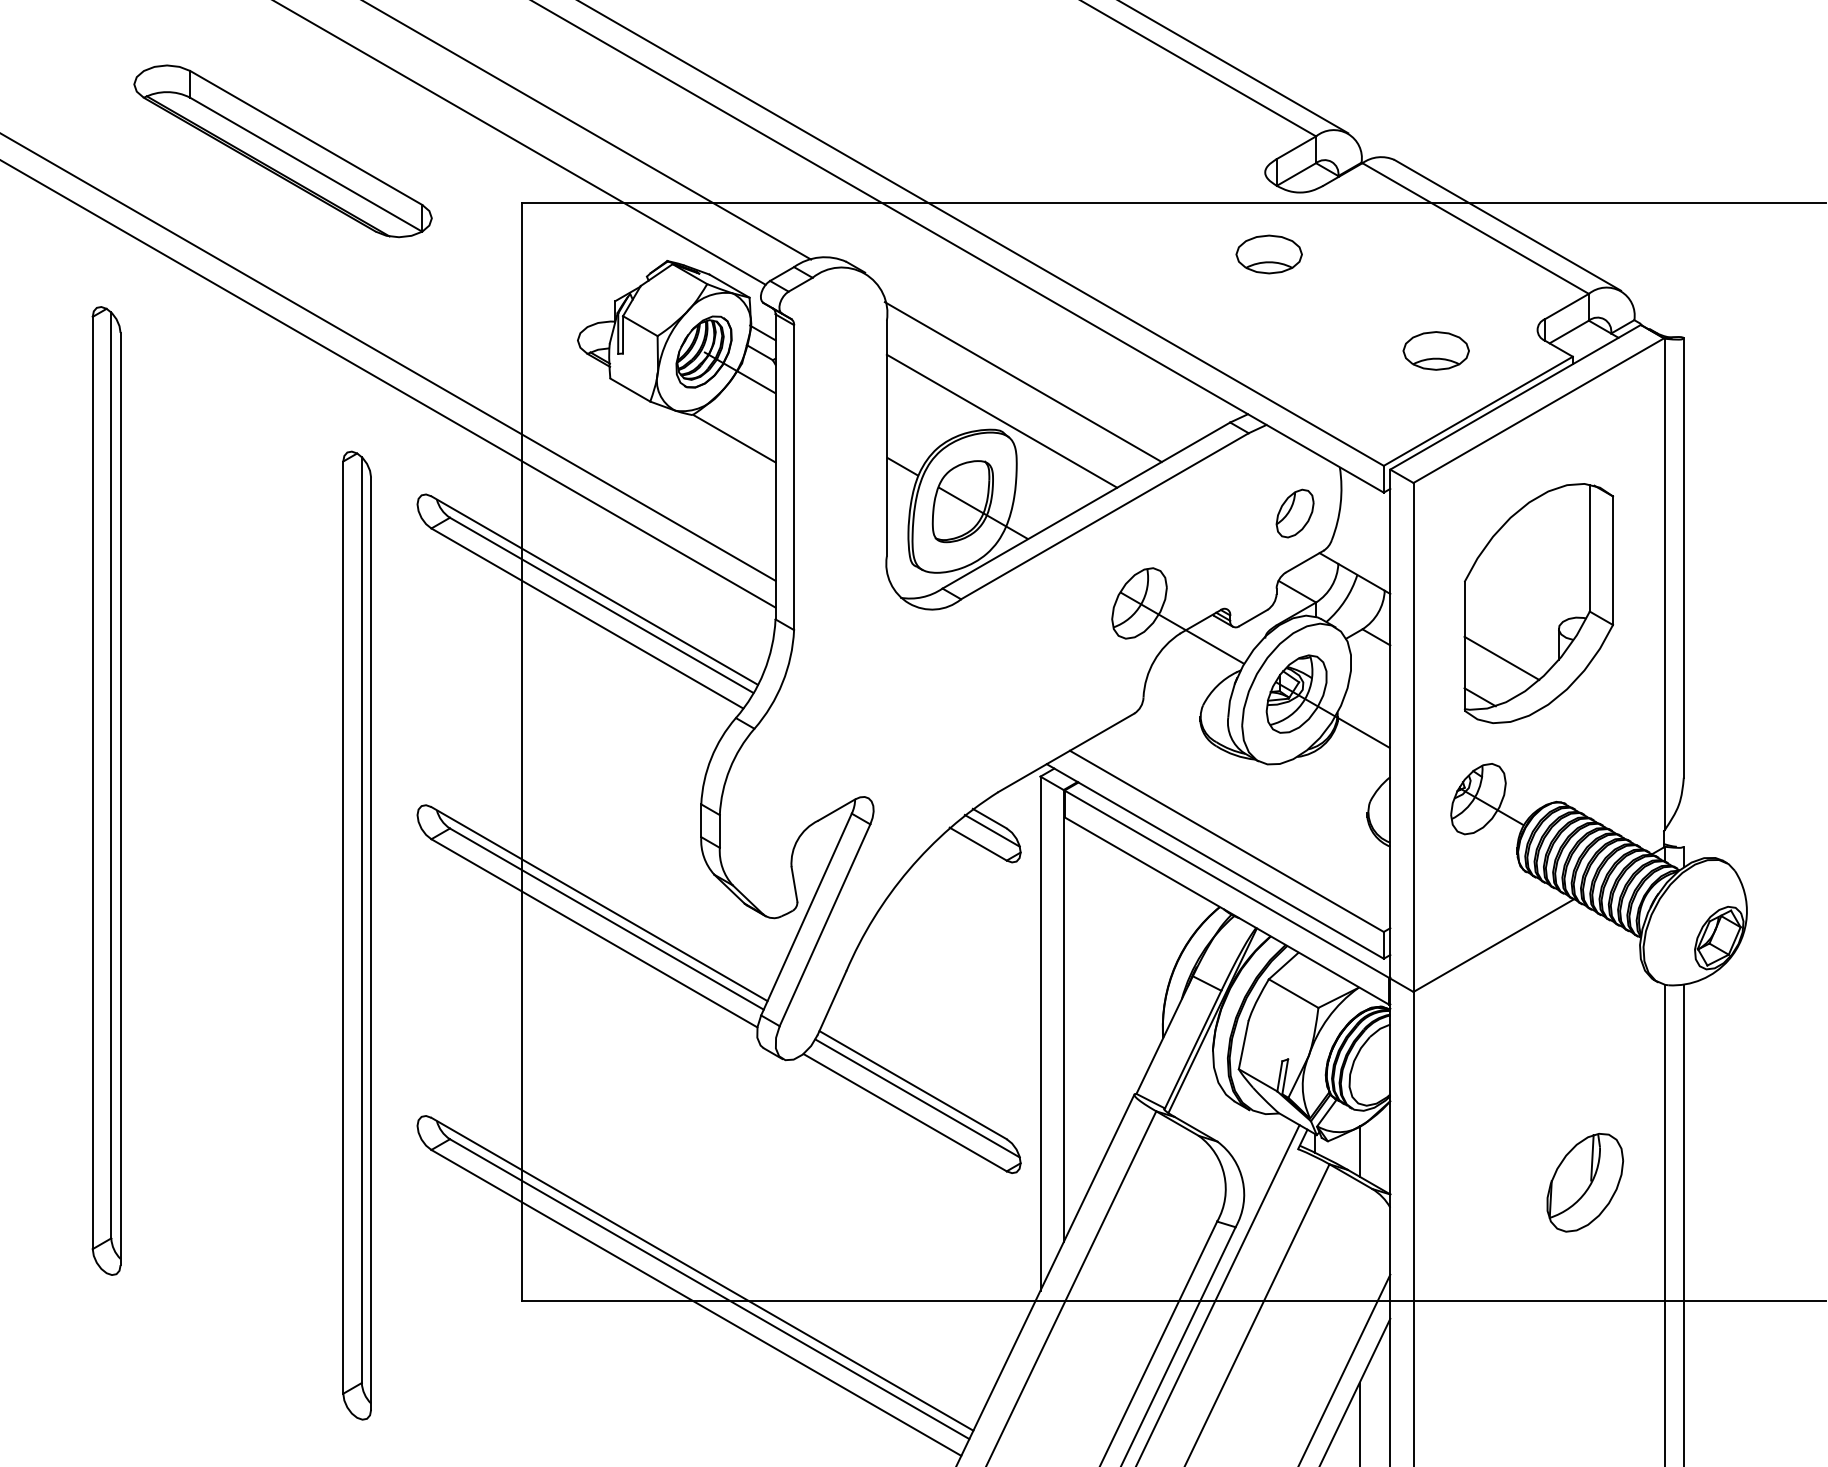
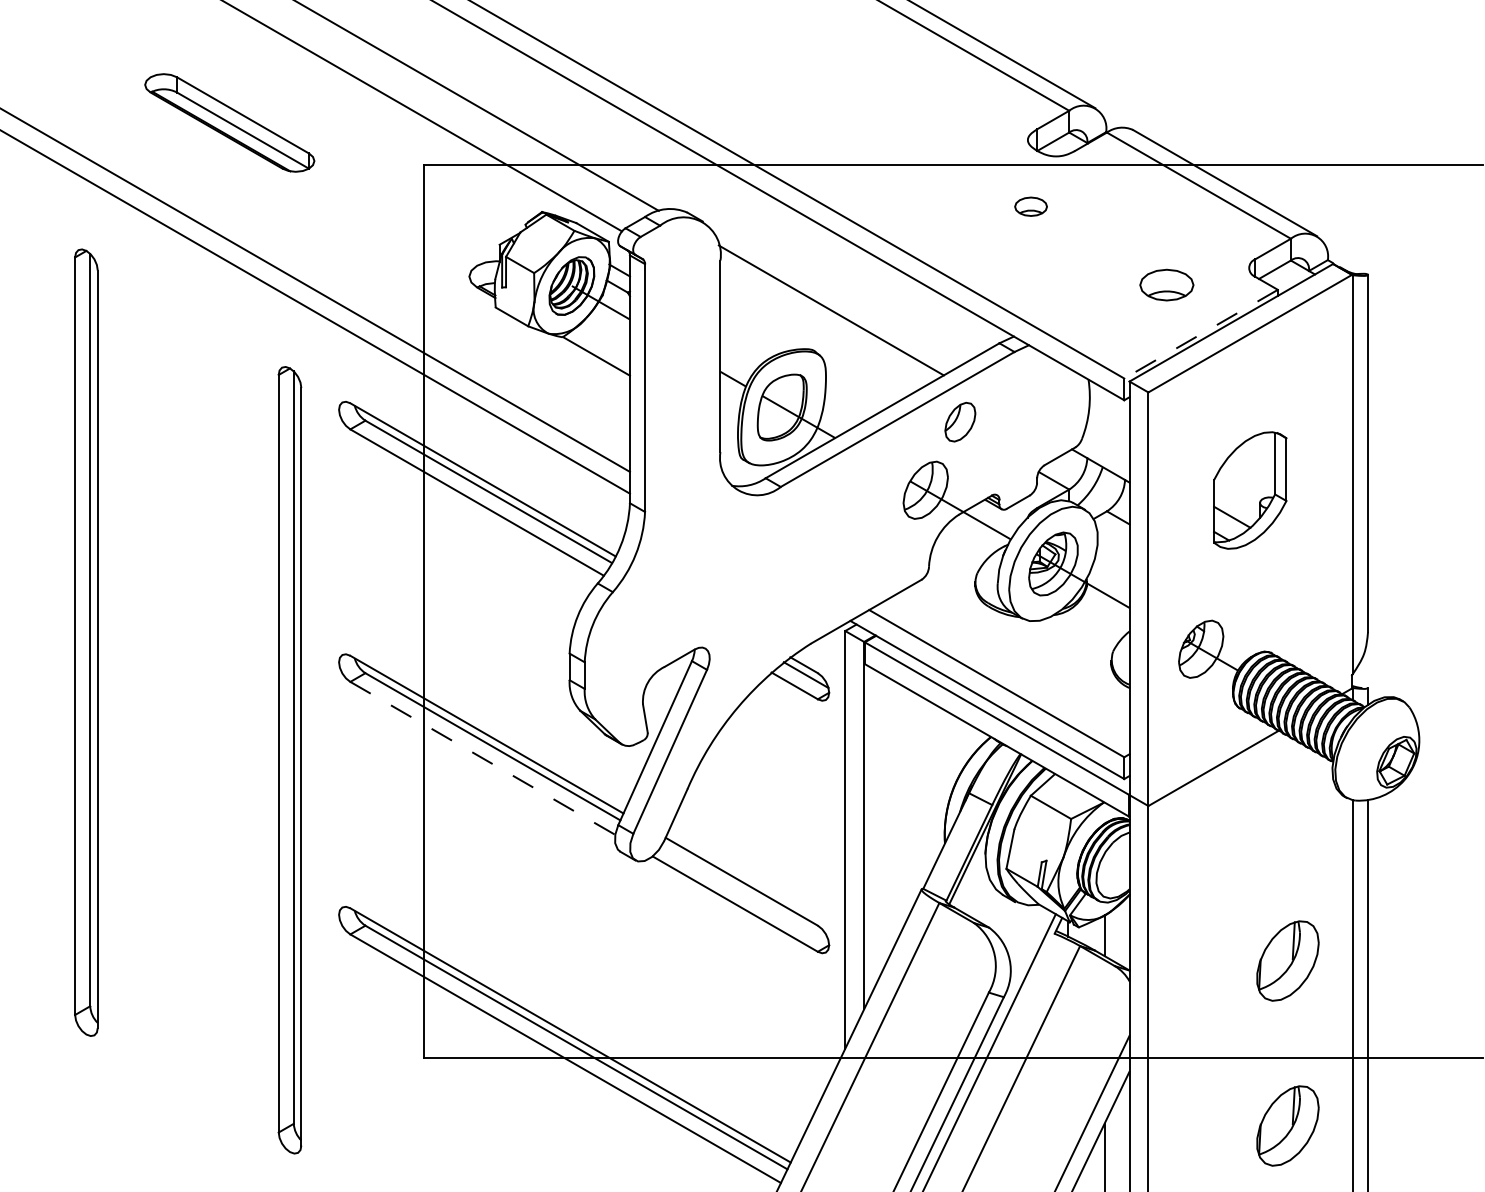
part: (282, 151) -> (229, 123), size x0.7
part: (1268, 254) -> (1030, 206), size x0.6
line: (1477, 411) -> (1200, 334), solid -> dashed
line: (1001, 420) -> (813, 341), removed
part: (1294, 513) -> (959, 422), moved
part: (1538, 603) -> (1249, 490), size x0.6
line: (594, 933) -> (482, 758), solid -> dashed
line: (917, 1098) -> (745, 892), removed
part: (1585, 1385) -> (1288, 1125), added

